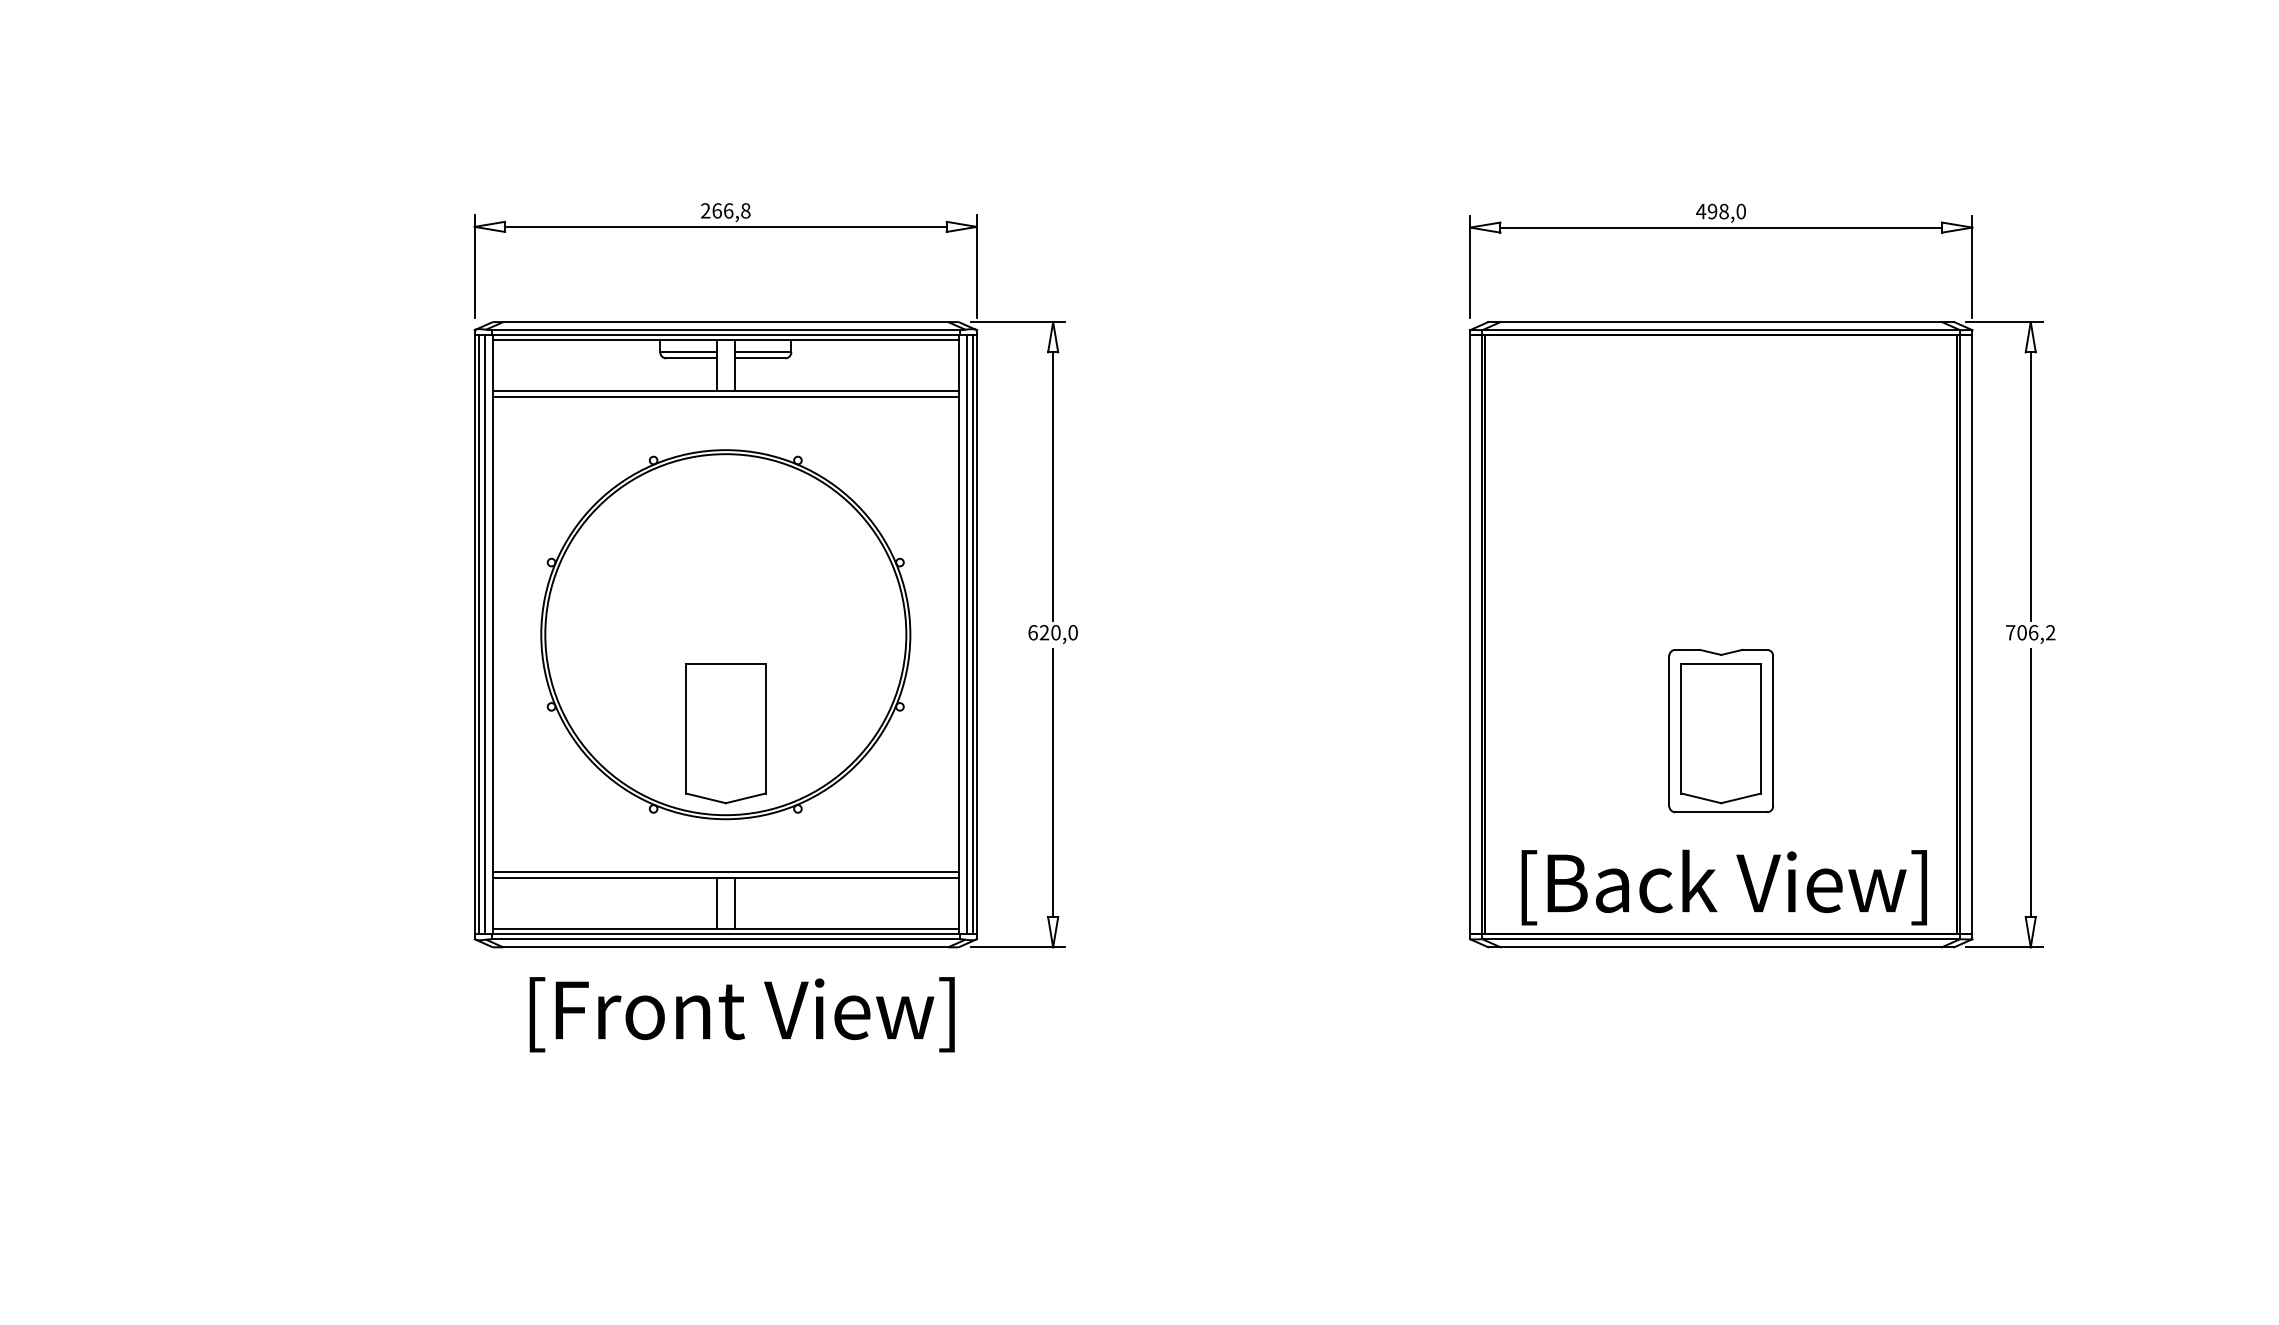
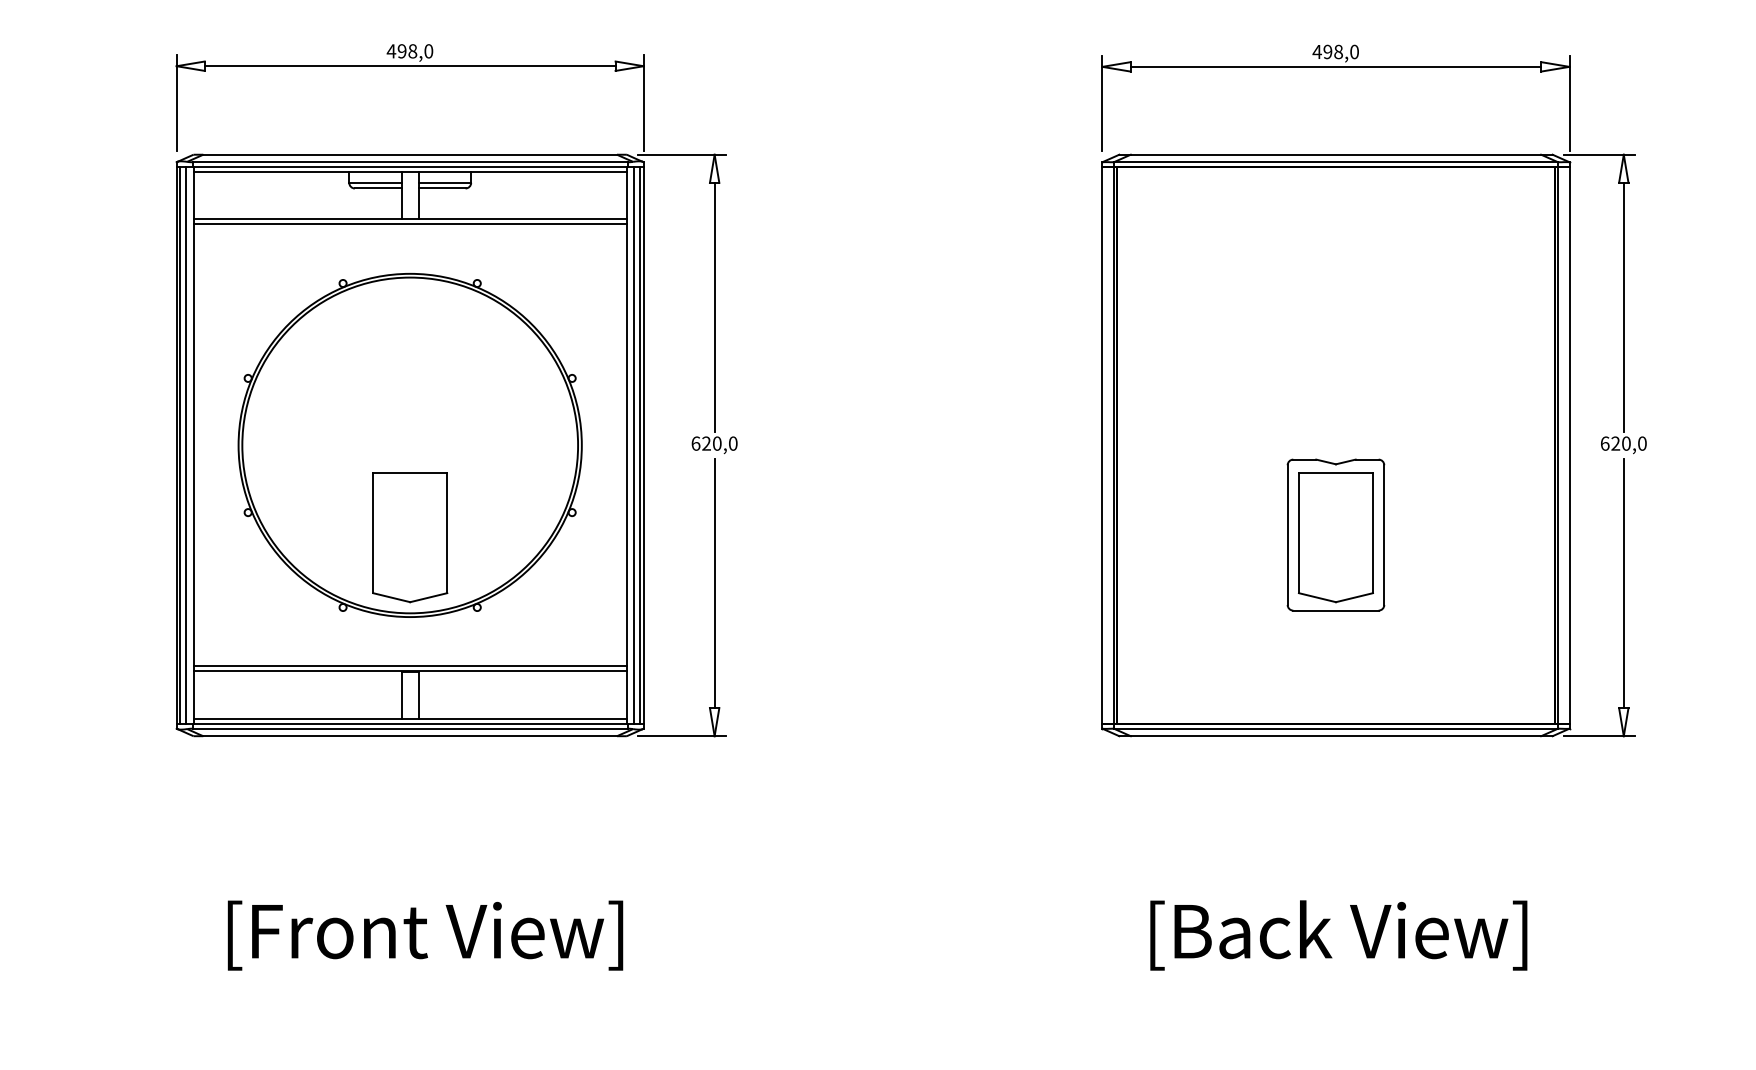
text: (725, 210) -> (409, 50), 266,8 -> 498,0
text: (2030, 632) -> (1623, 443), 706,2 -> 620,0
text: (1723, 887) -> (1338, 935), moved
text: (741, 1014) -> (424, 935), moved

